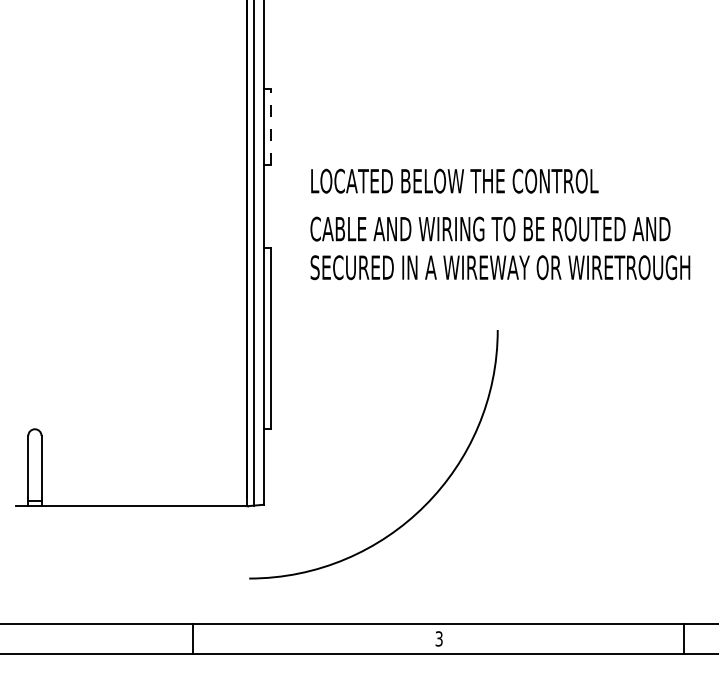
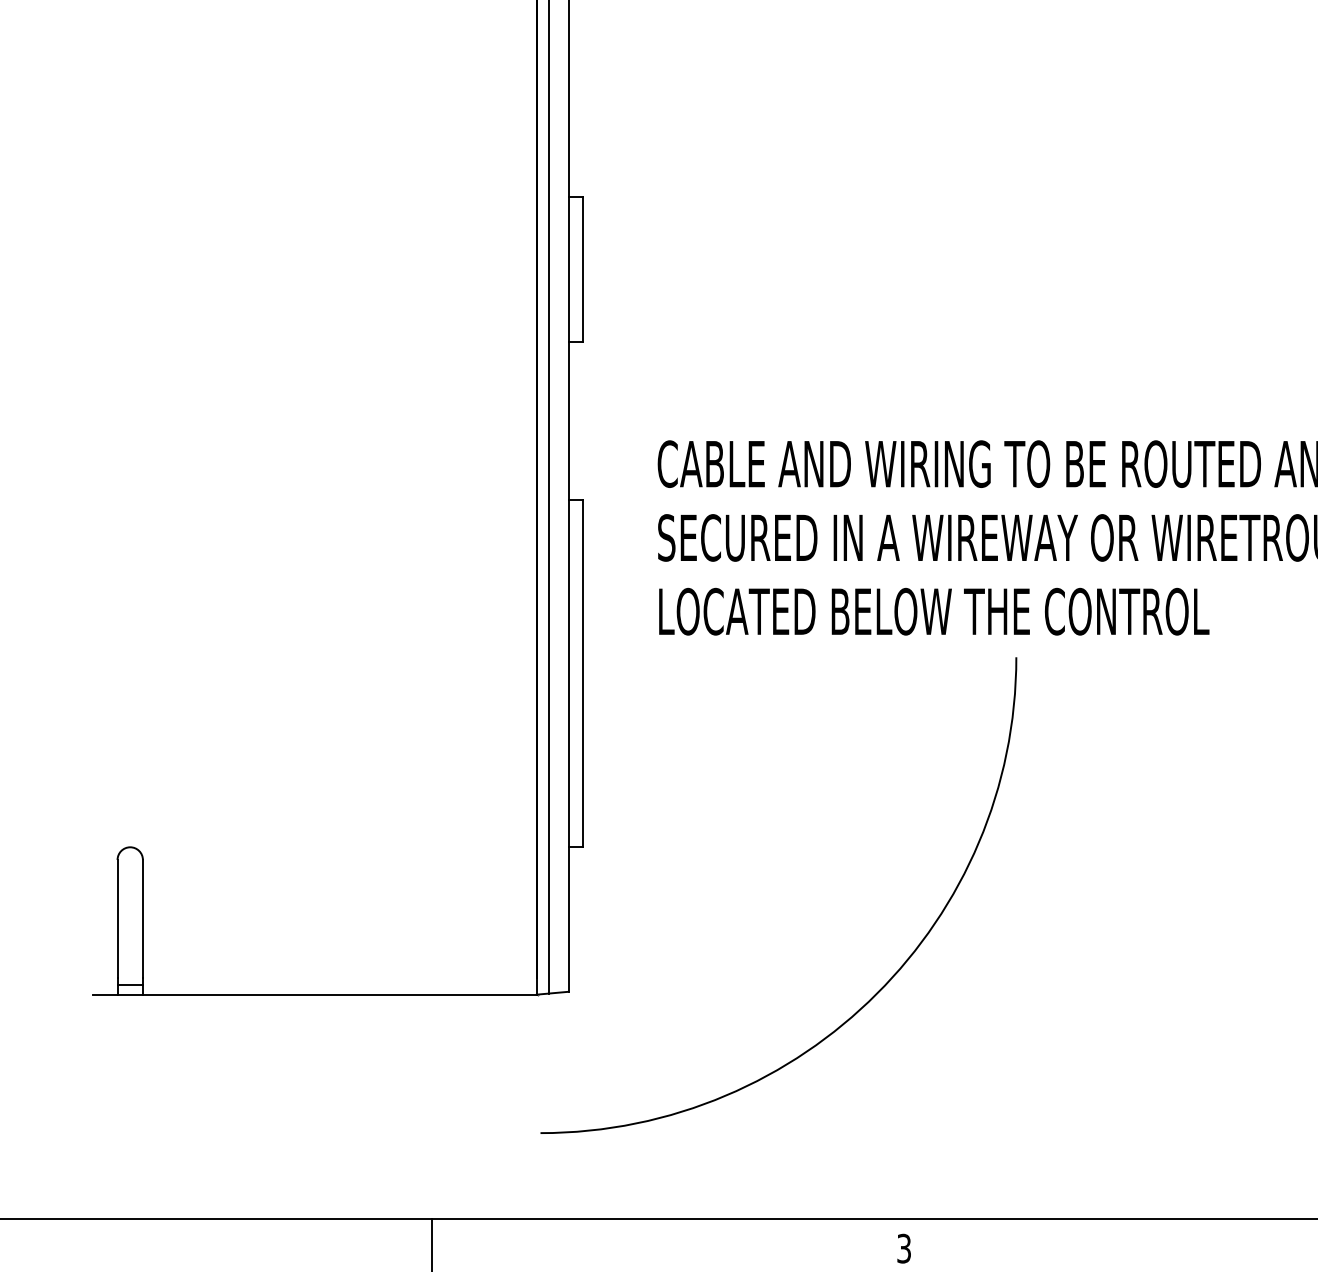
line: (271, 127) -> (583, 269), dashed -> solid
text: (454, 180) -> (933, 610), moved

